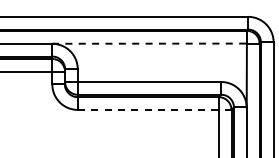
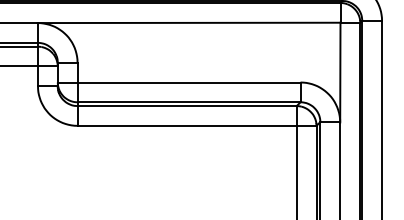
line: (149, 43) -> (189, 22), dashed -> solid
line: (154, 109) -> (196, 125), dashed -> solid

